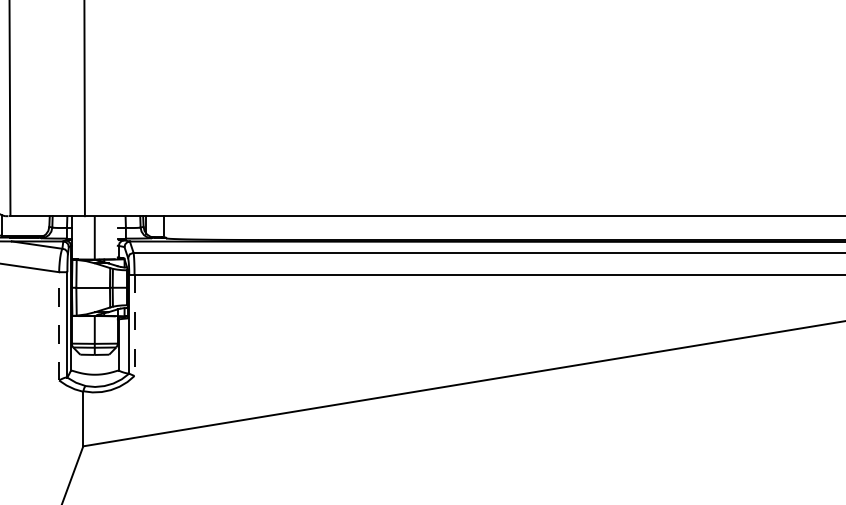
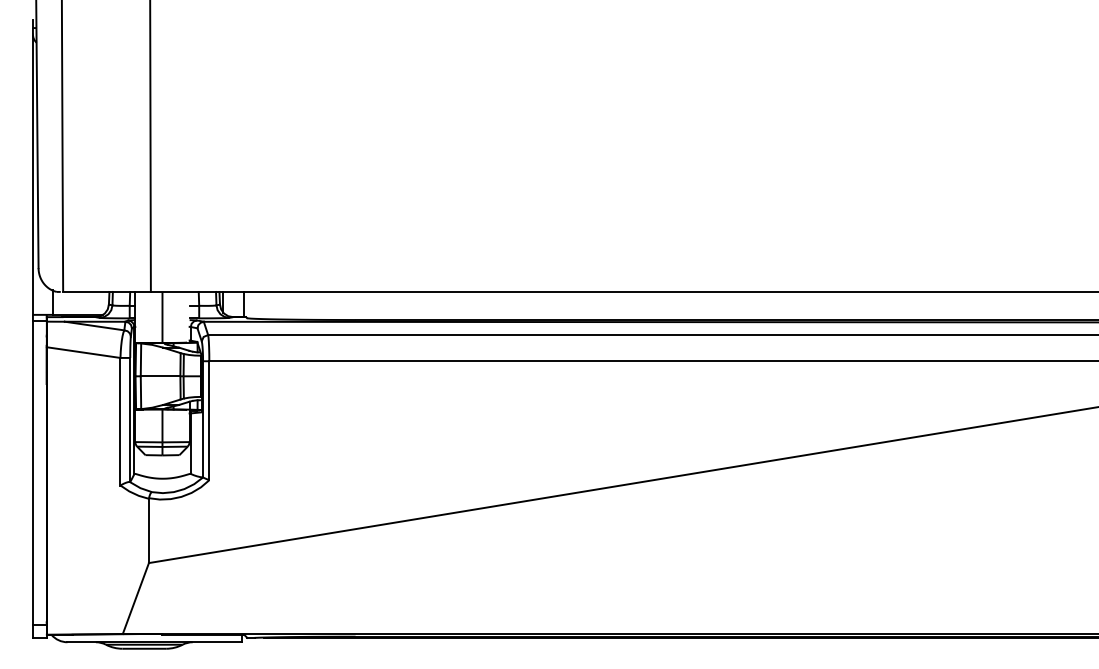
line: (59, 326) -> (120, 421), dashed -> solid
line: (134, 326) -> (209, 421), dashed -> solid

